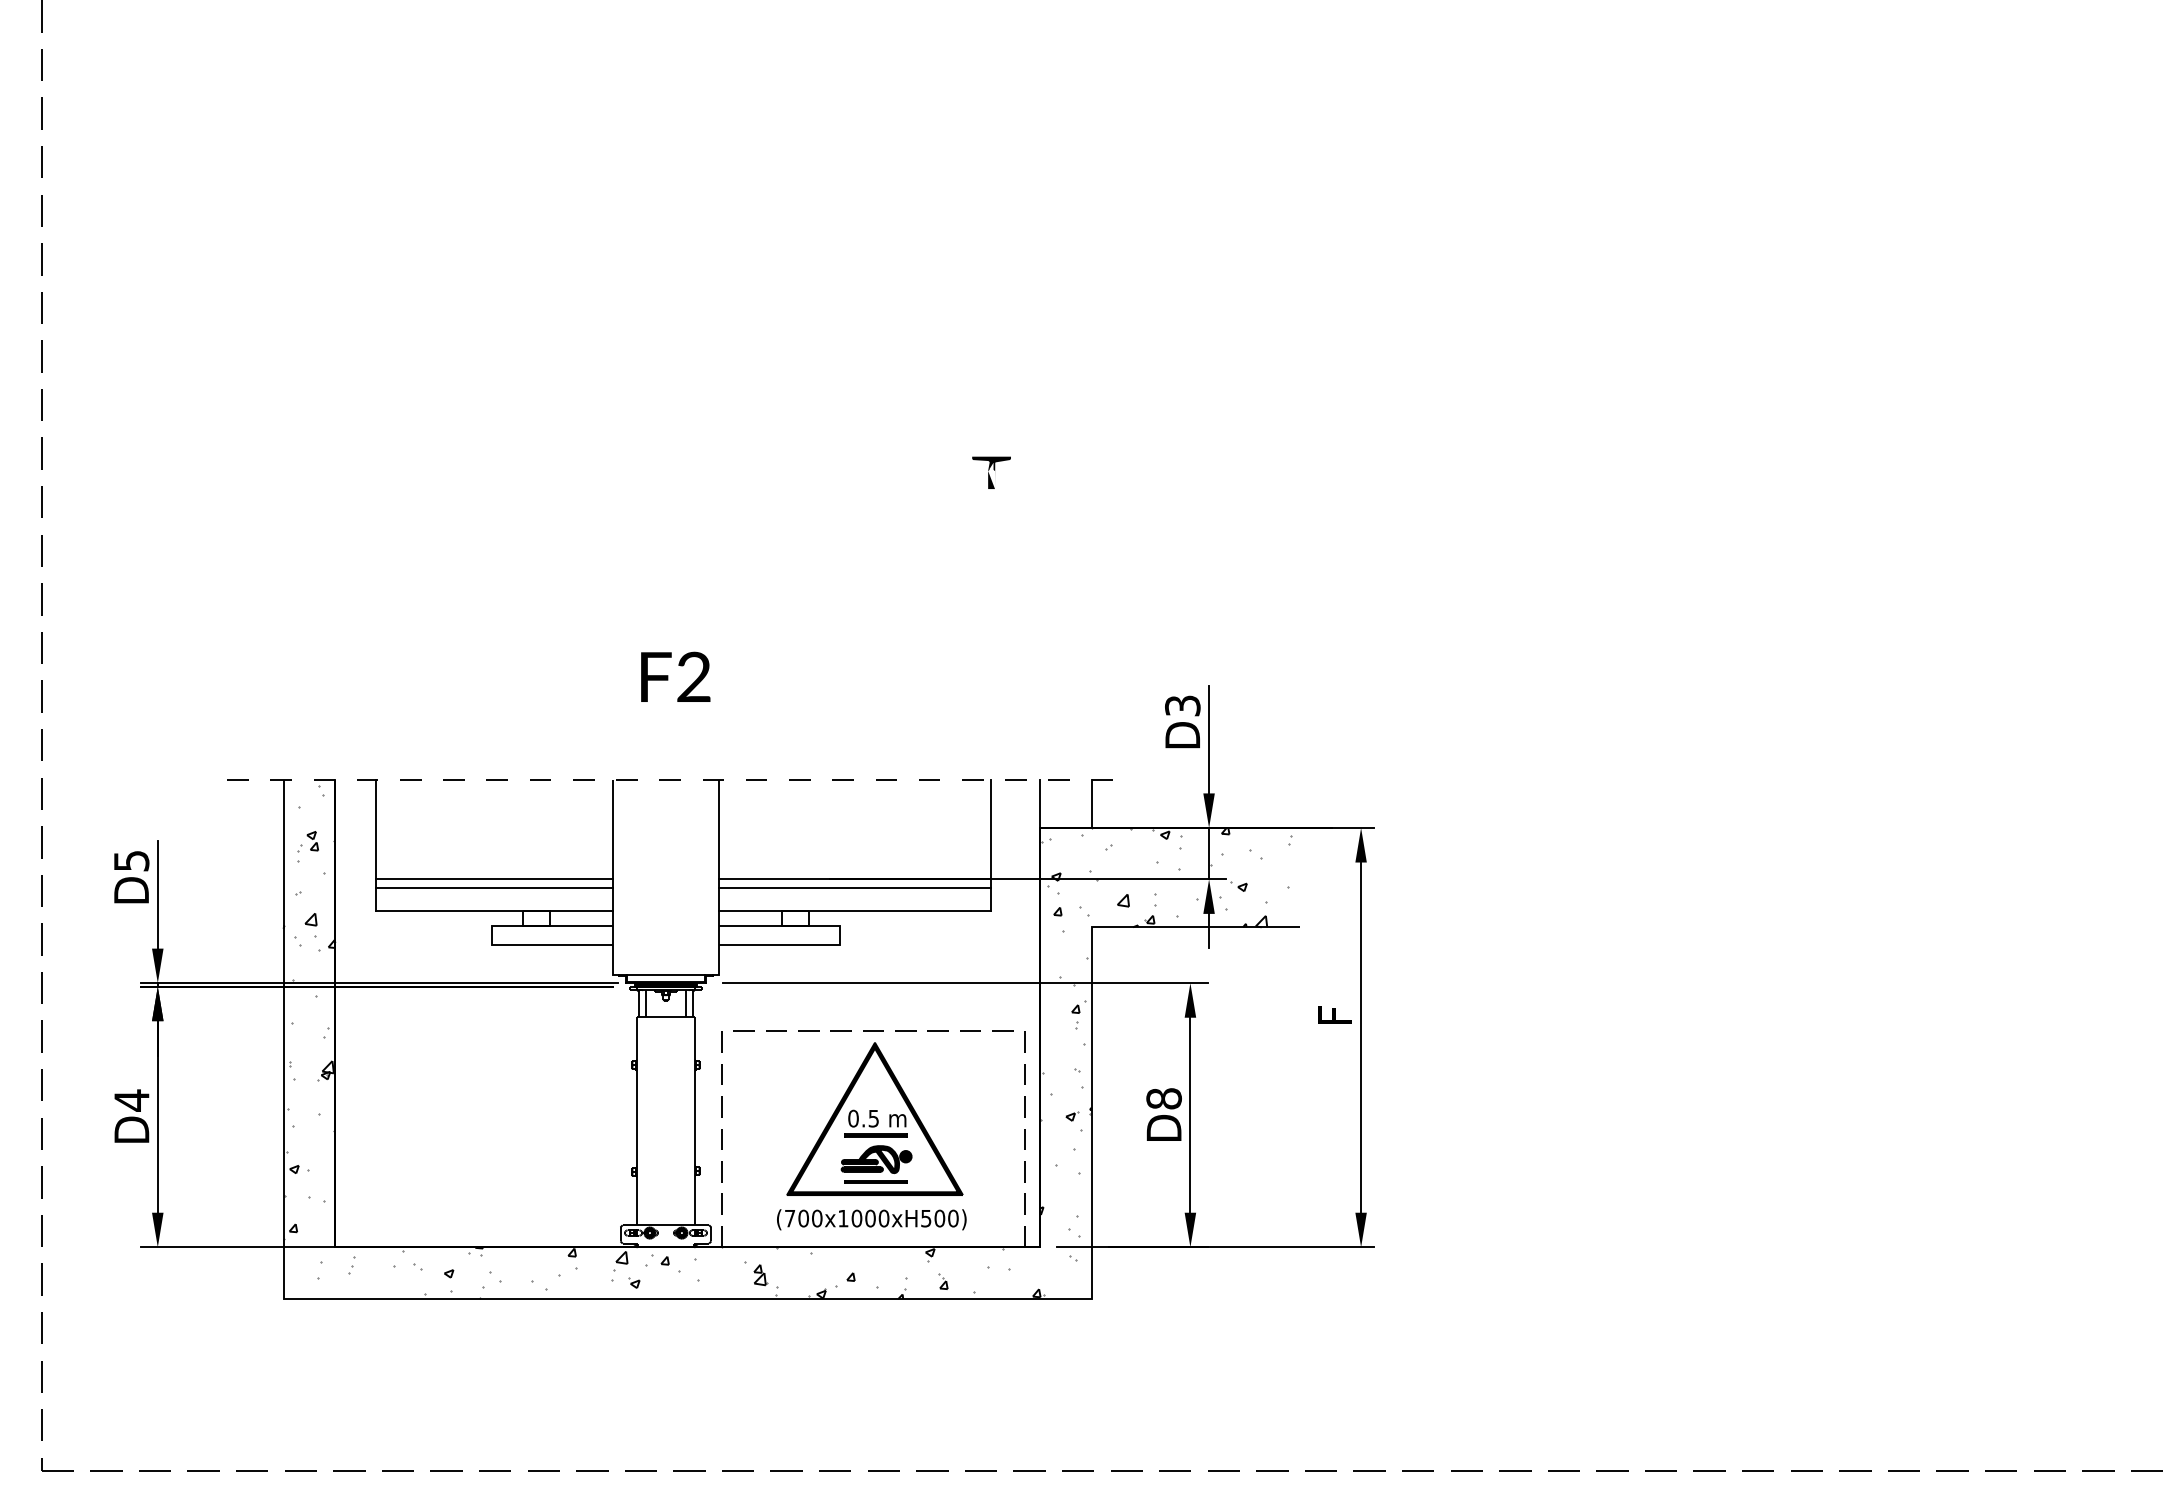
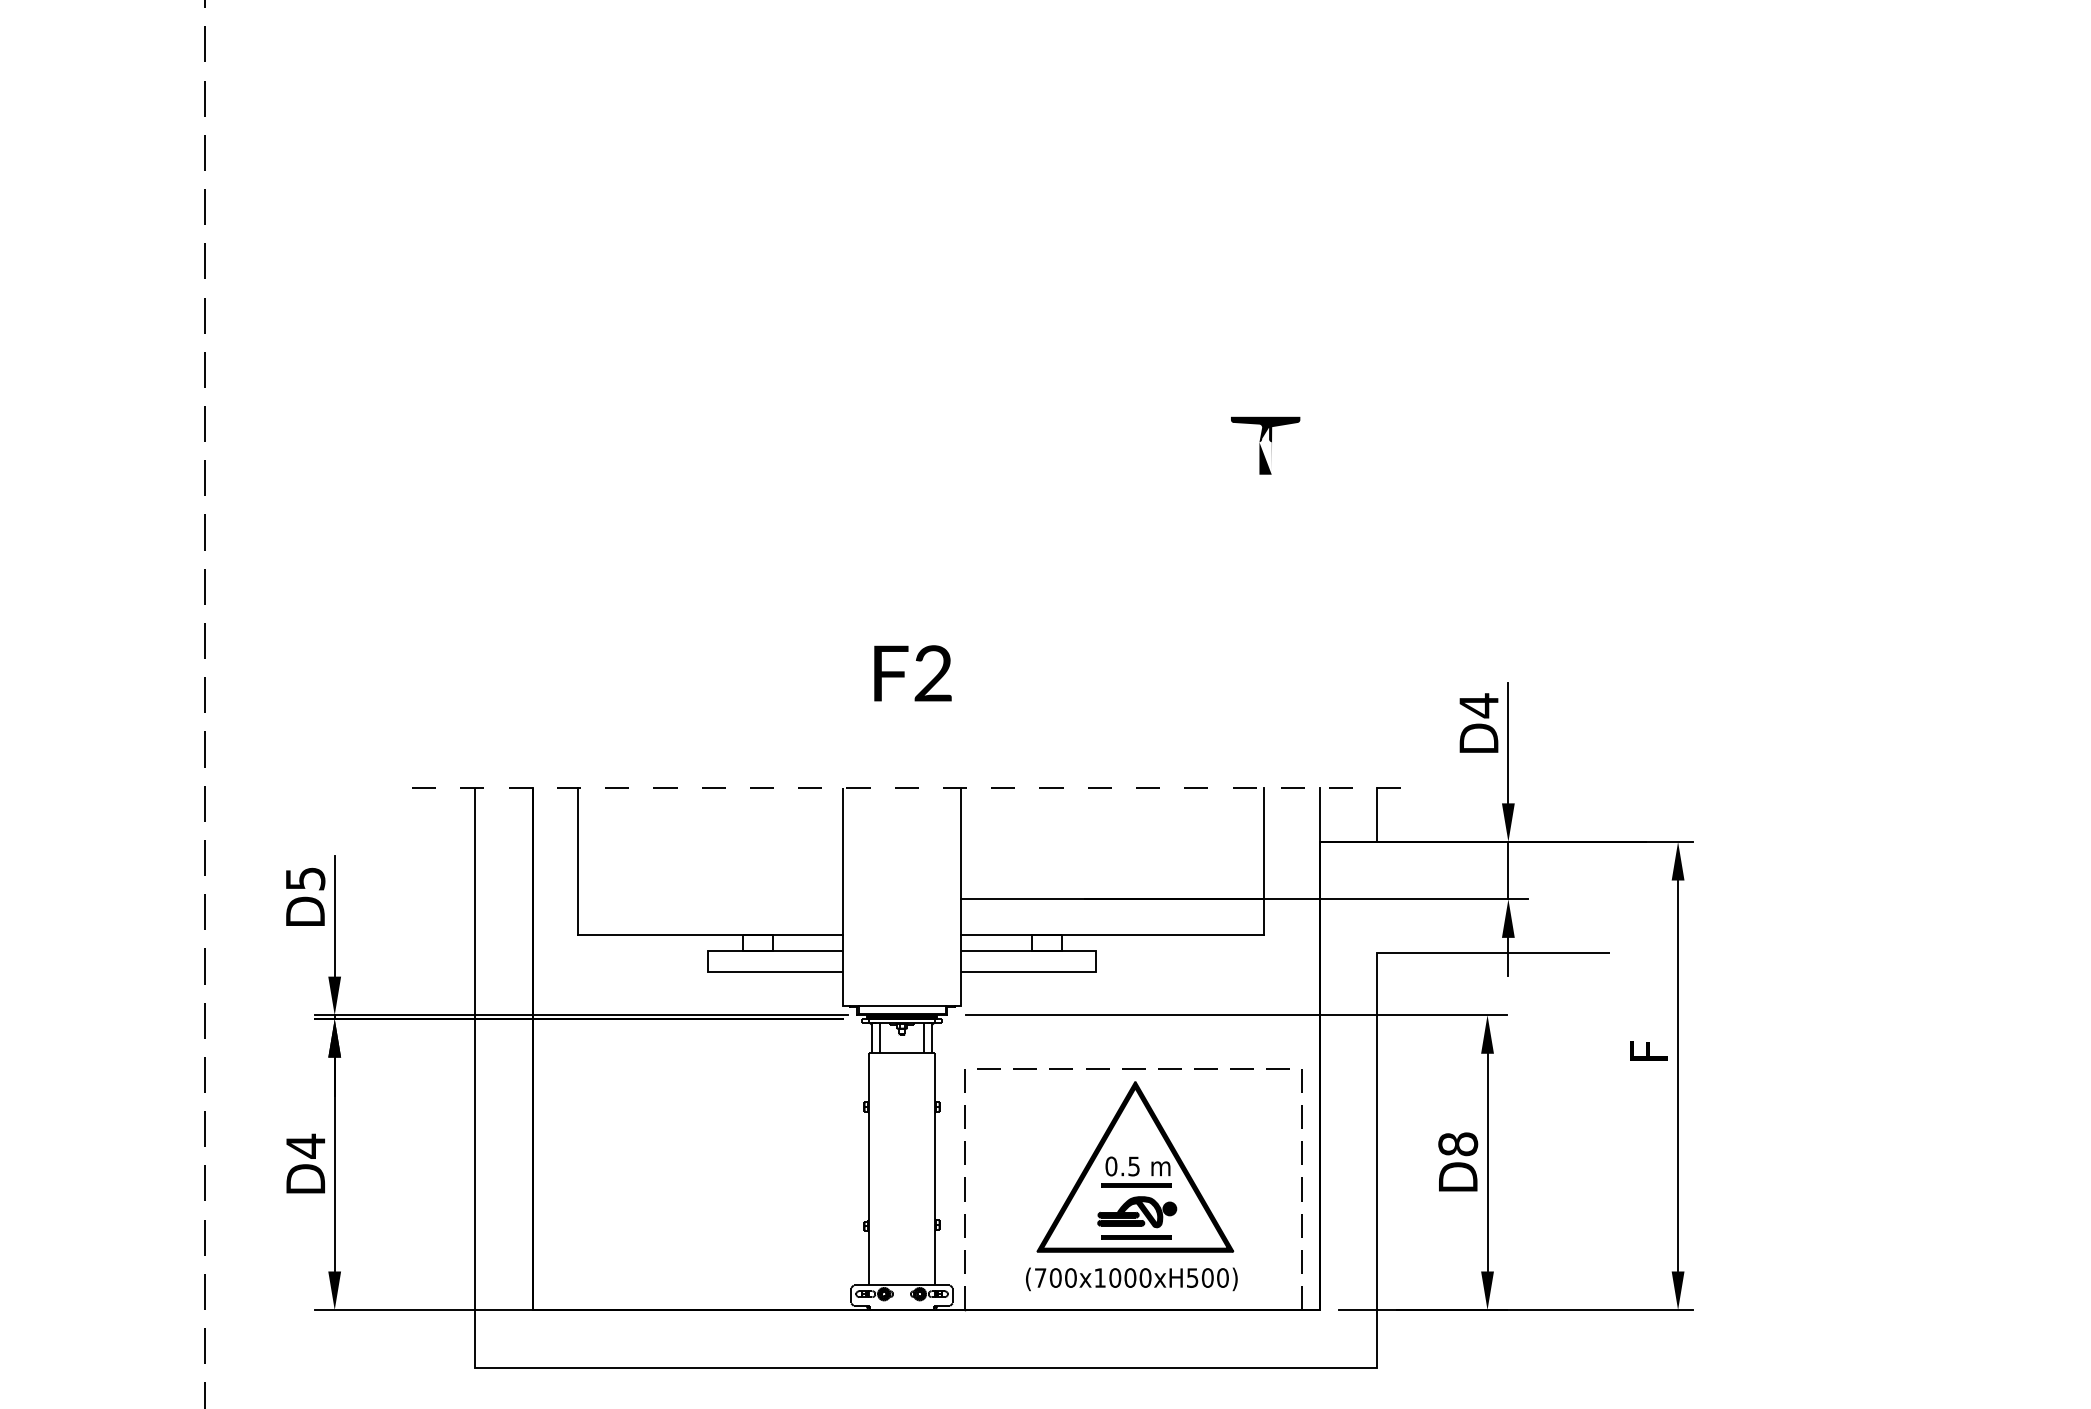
part: (991, 472) -> (1265, 445), size x1.6
text: (1182, 705) -> (1478, 705), D3 -> D4
line: (494, 879) -> (710, 899), removed
line: (494, 888) -> (710, 909), removed
line: (854, 888) -> (1112, 909), removed
hatch: (787, 1042) -> (1037, 1081), removed

